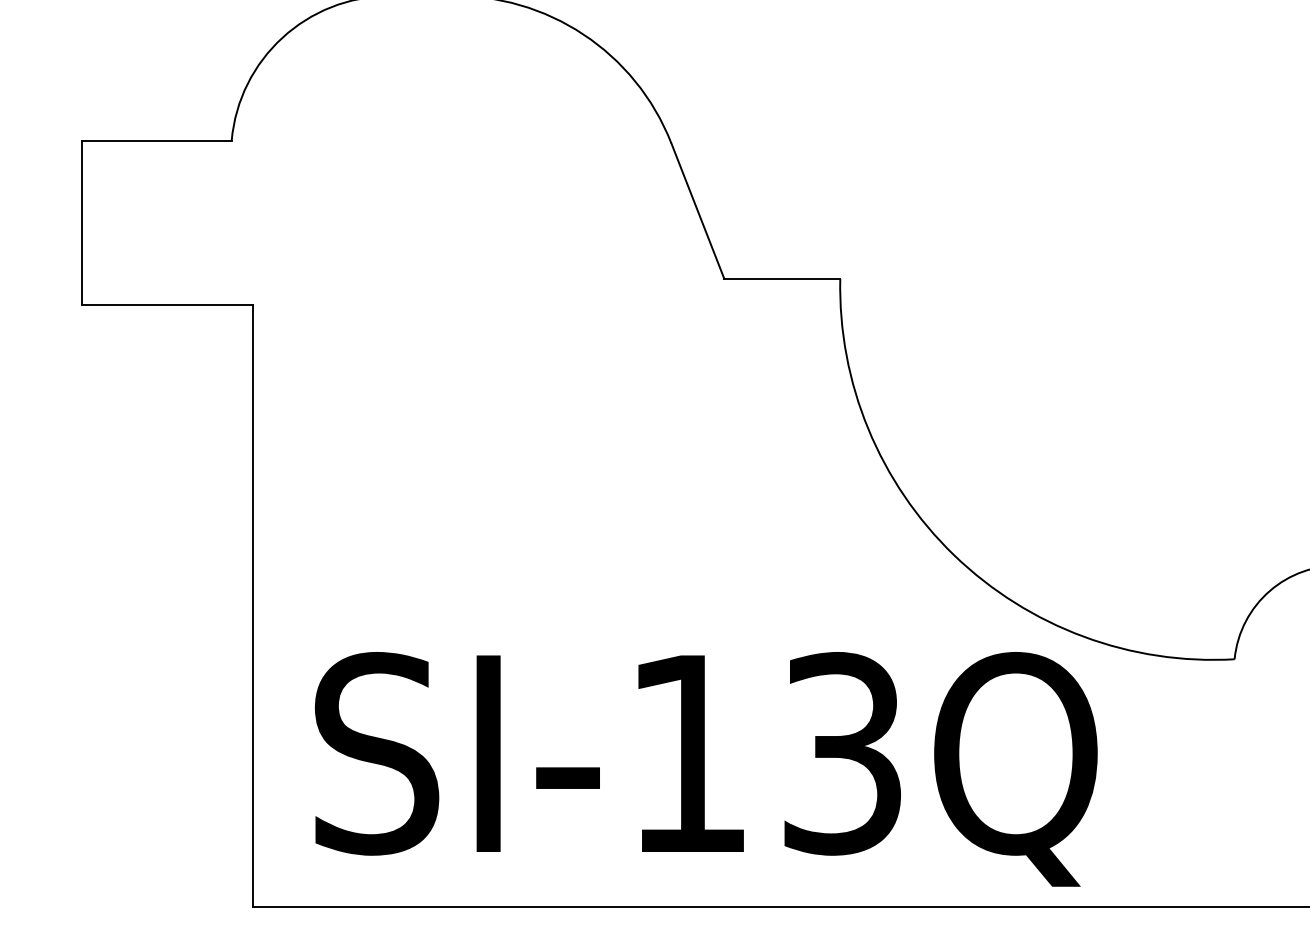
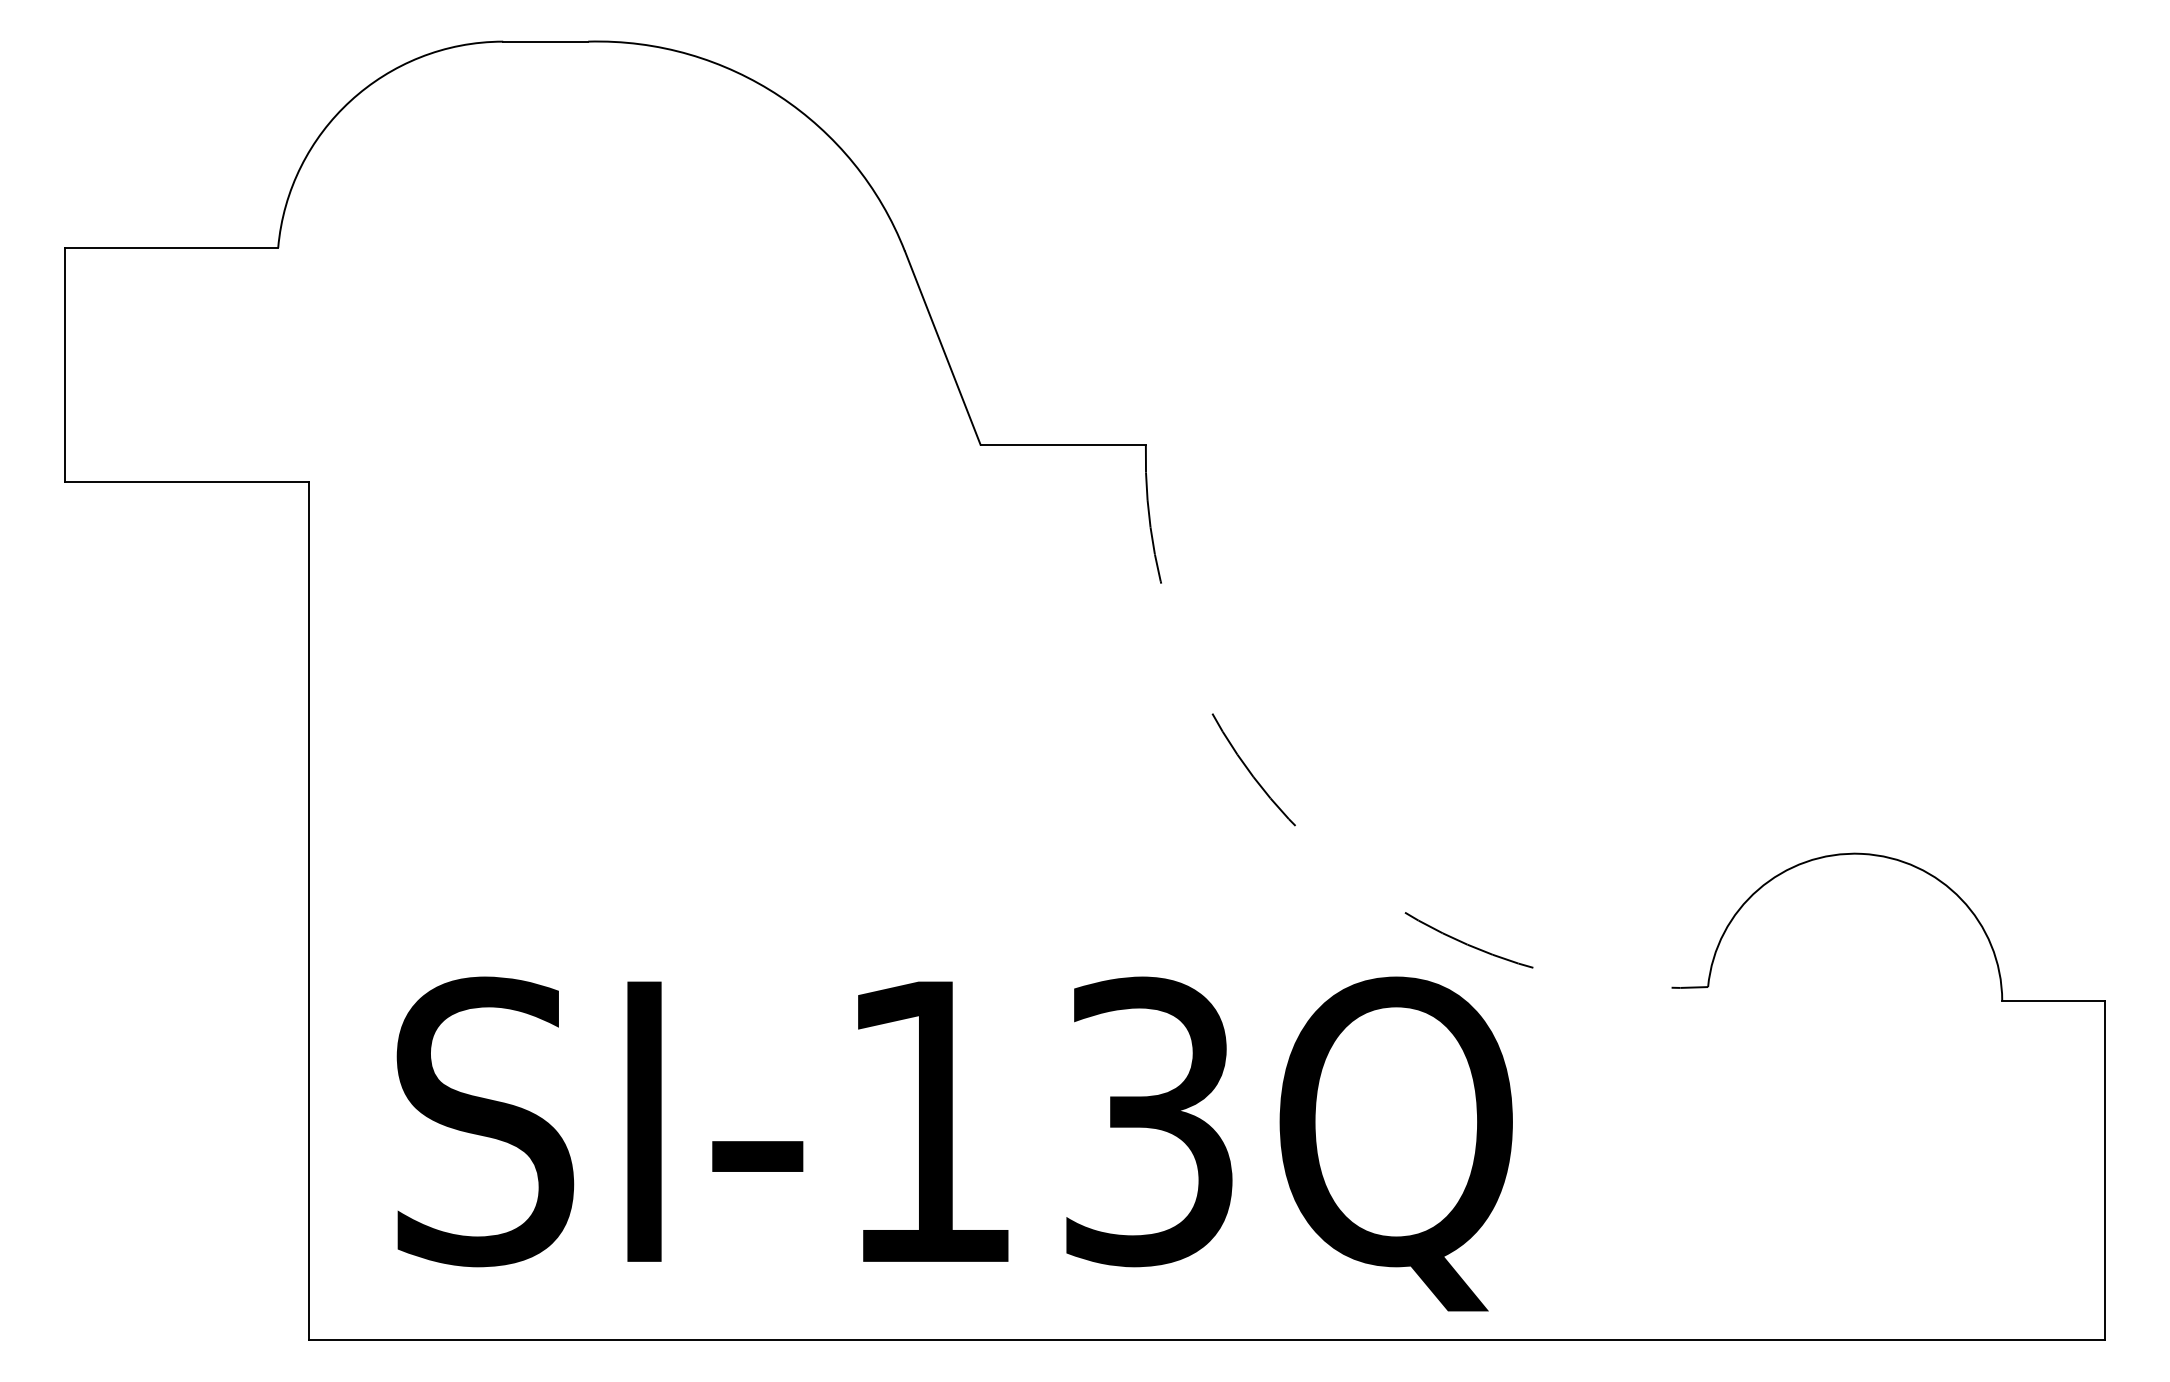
arc: (954, 555) -> (1308, 838), solid -> dashed

